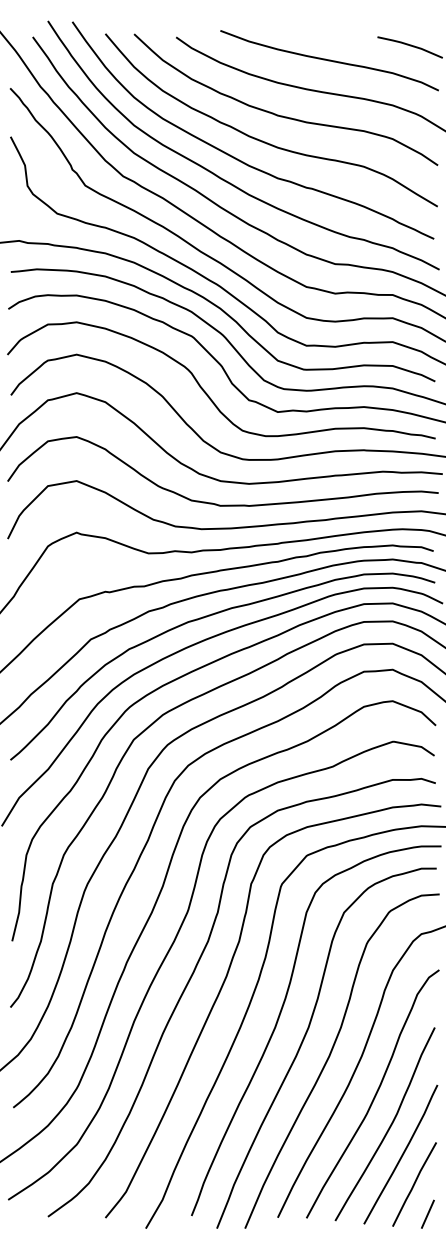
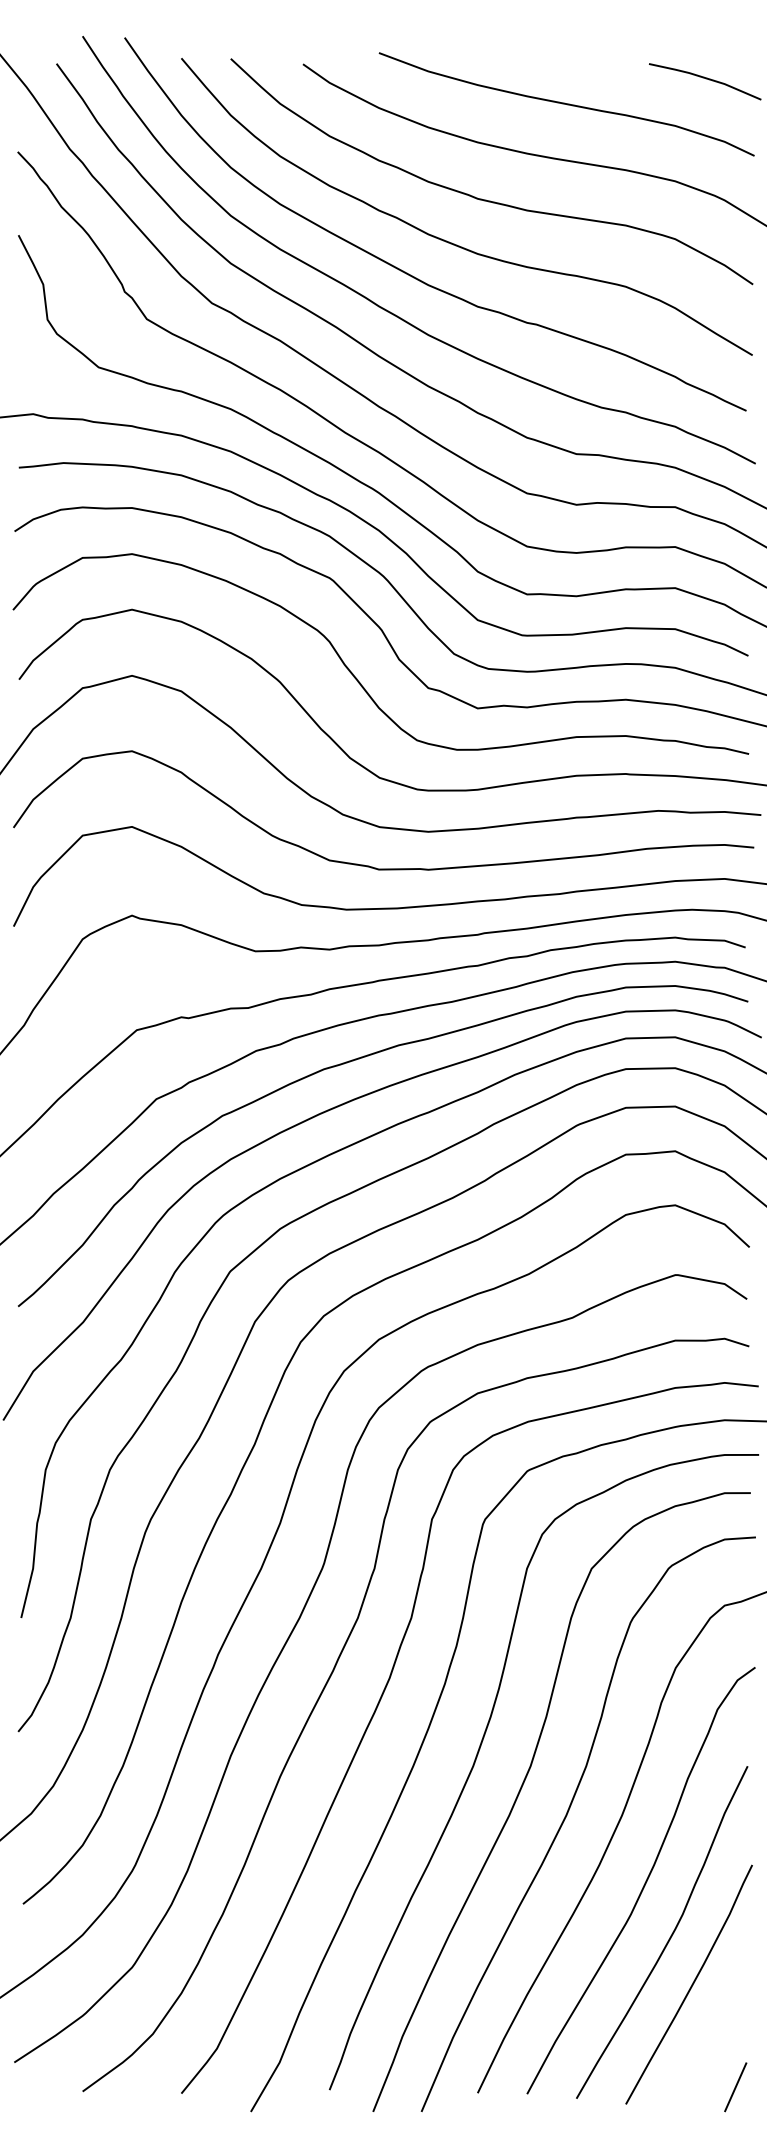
line: (414, 1184) -> (712, 2036), removed

